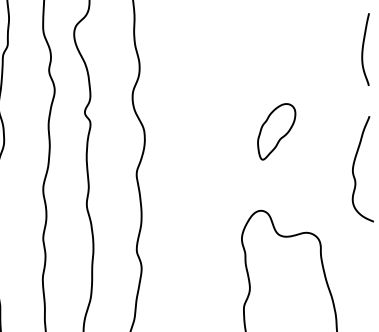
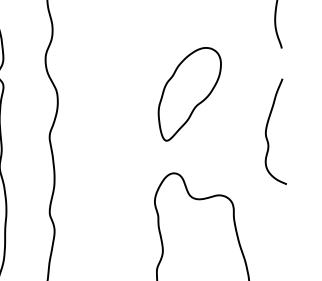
part: (276, 131) -> (189, 94), size x1.67

